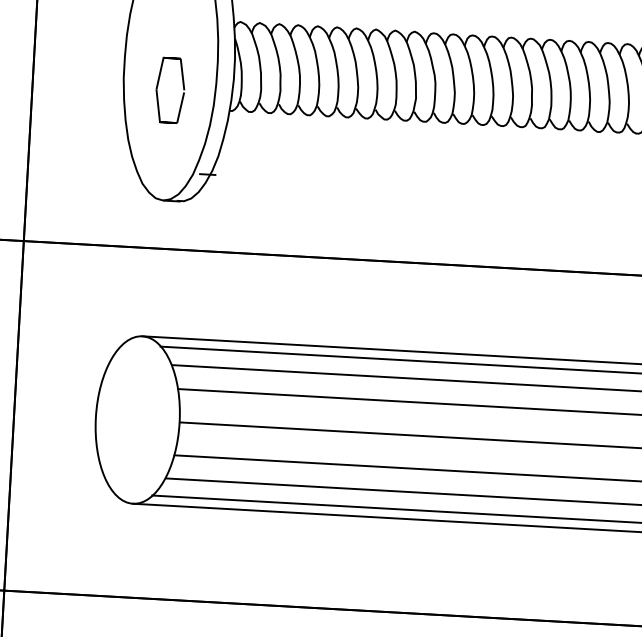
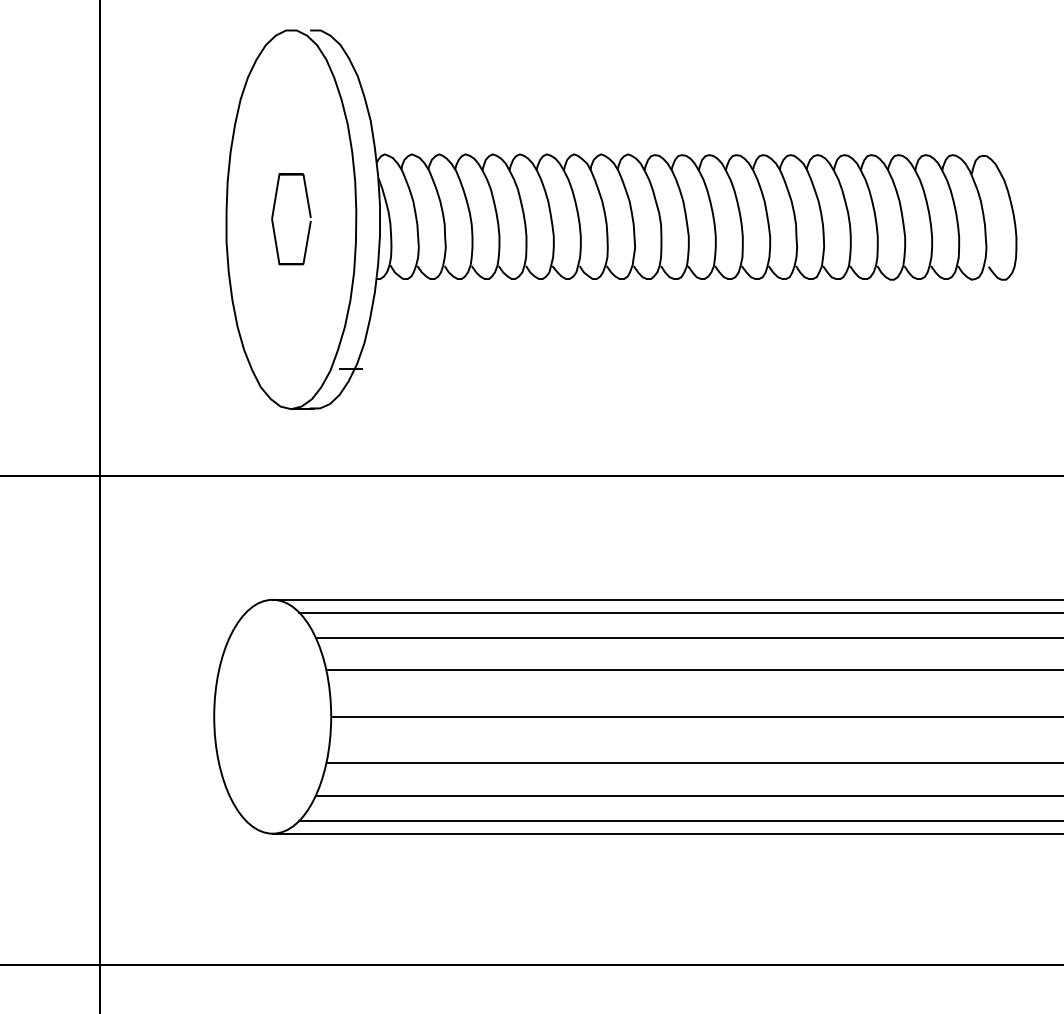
part: (157, 89) -> (273, 218), moved

